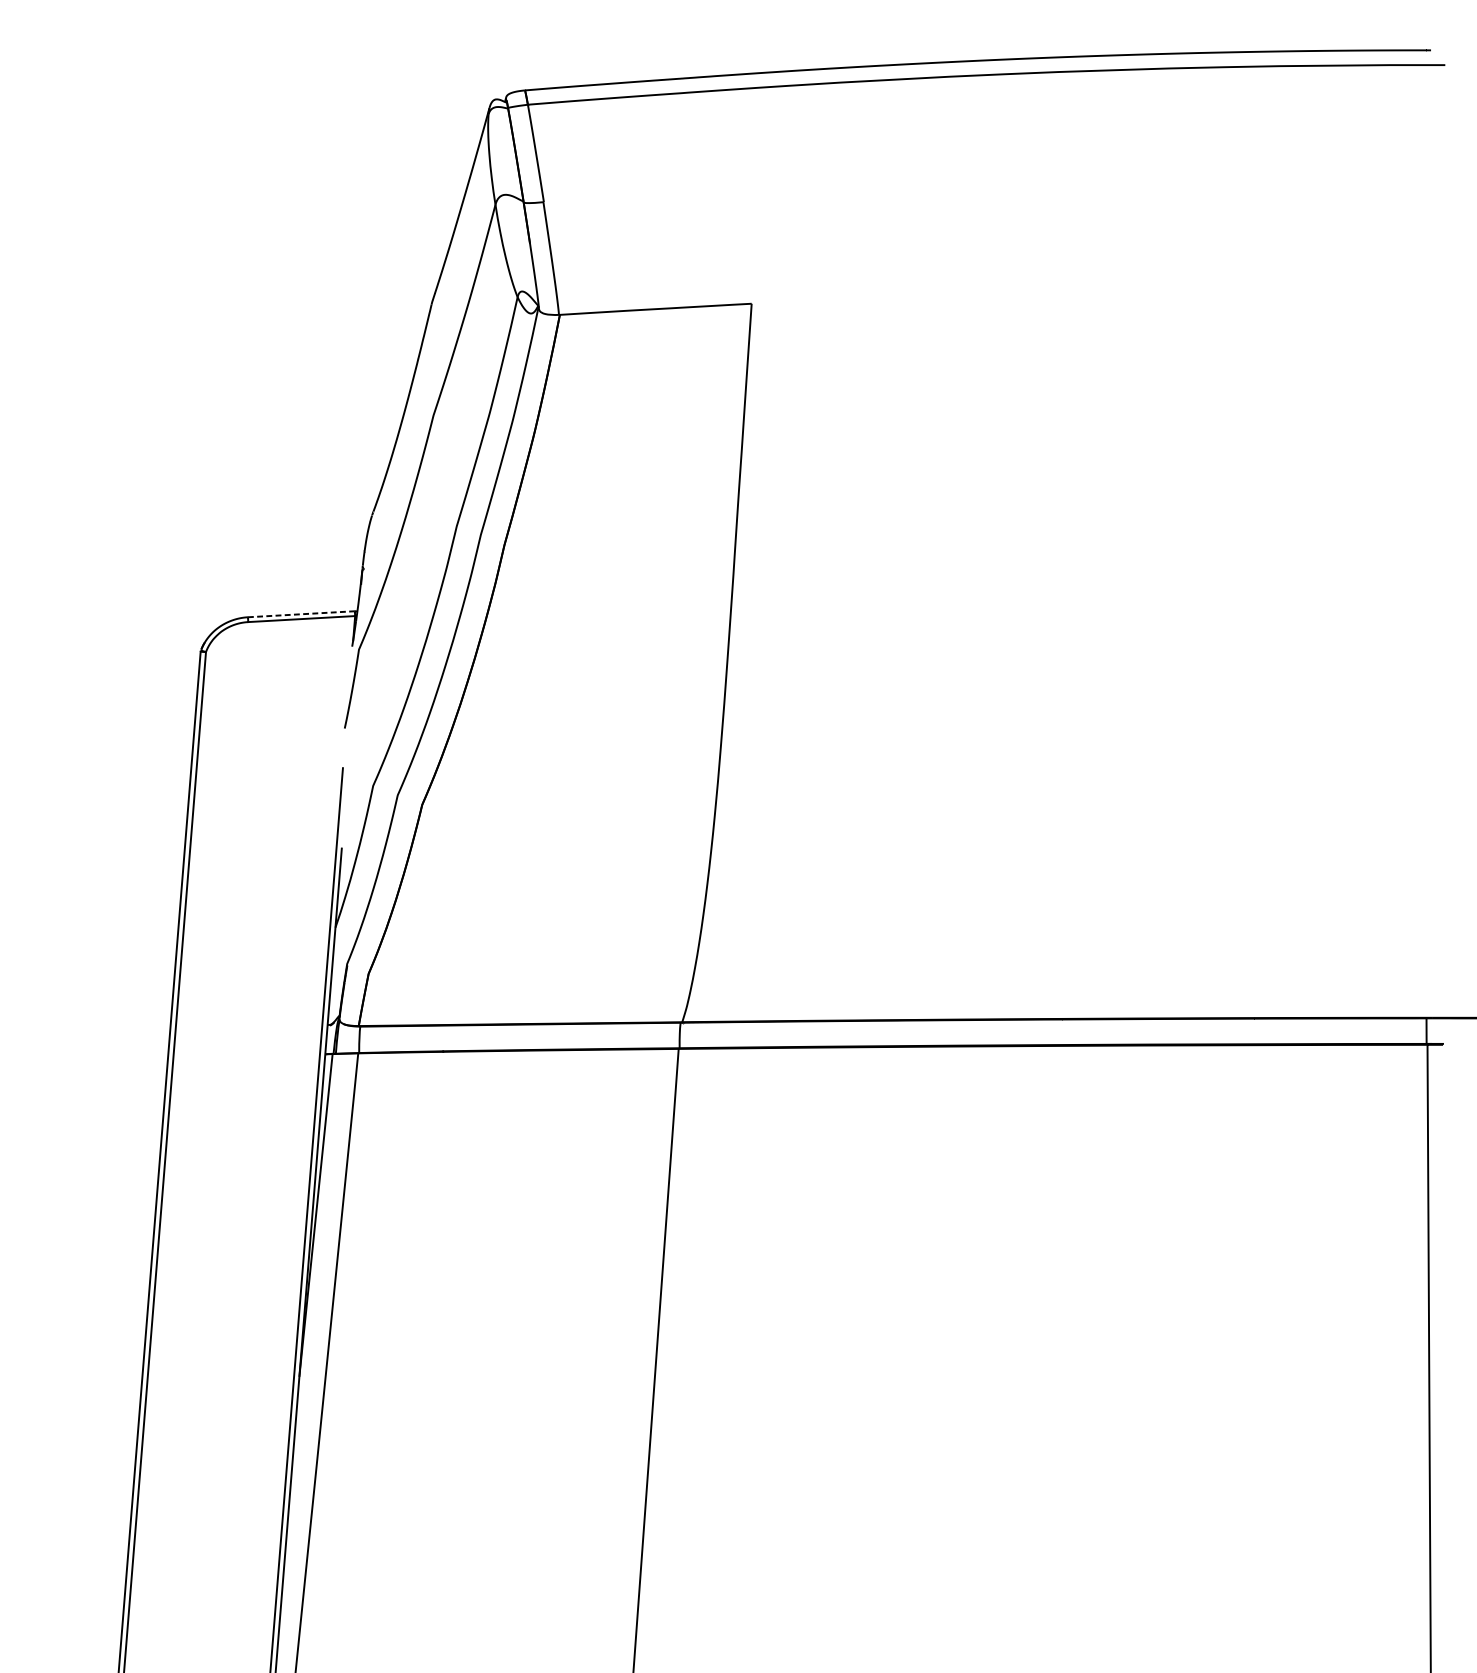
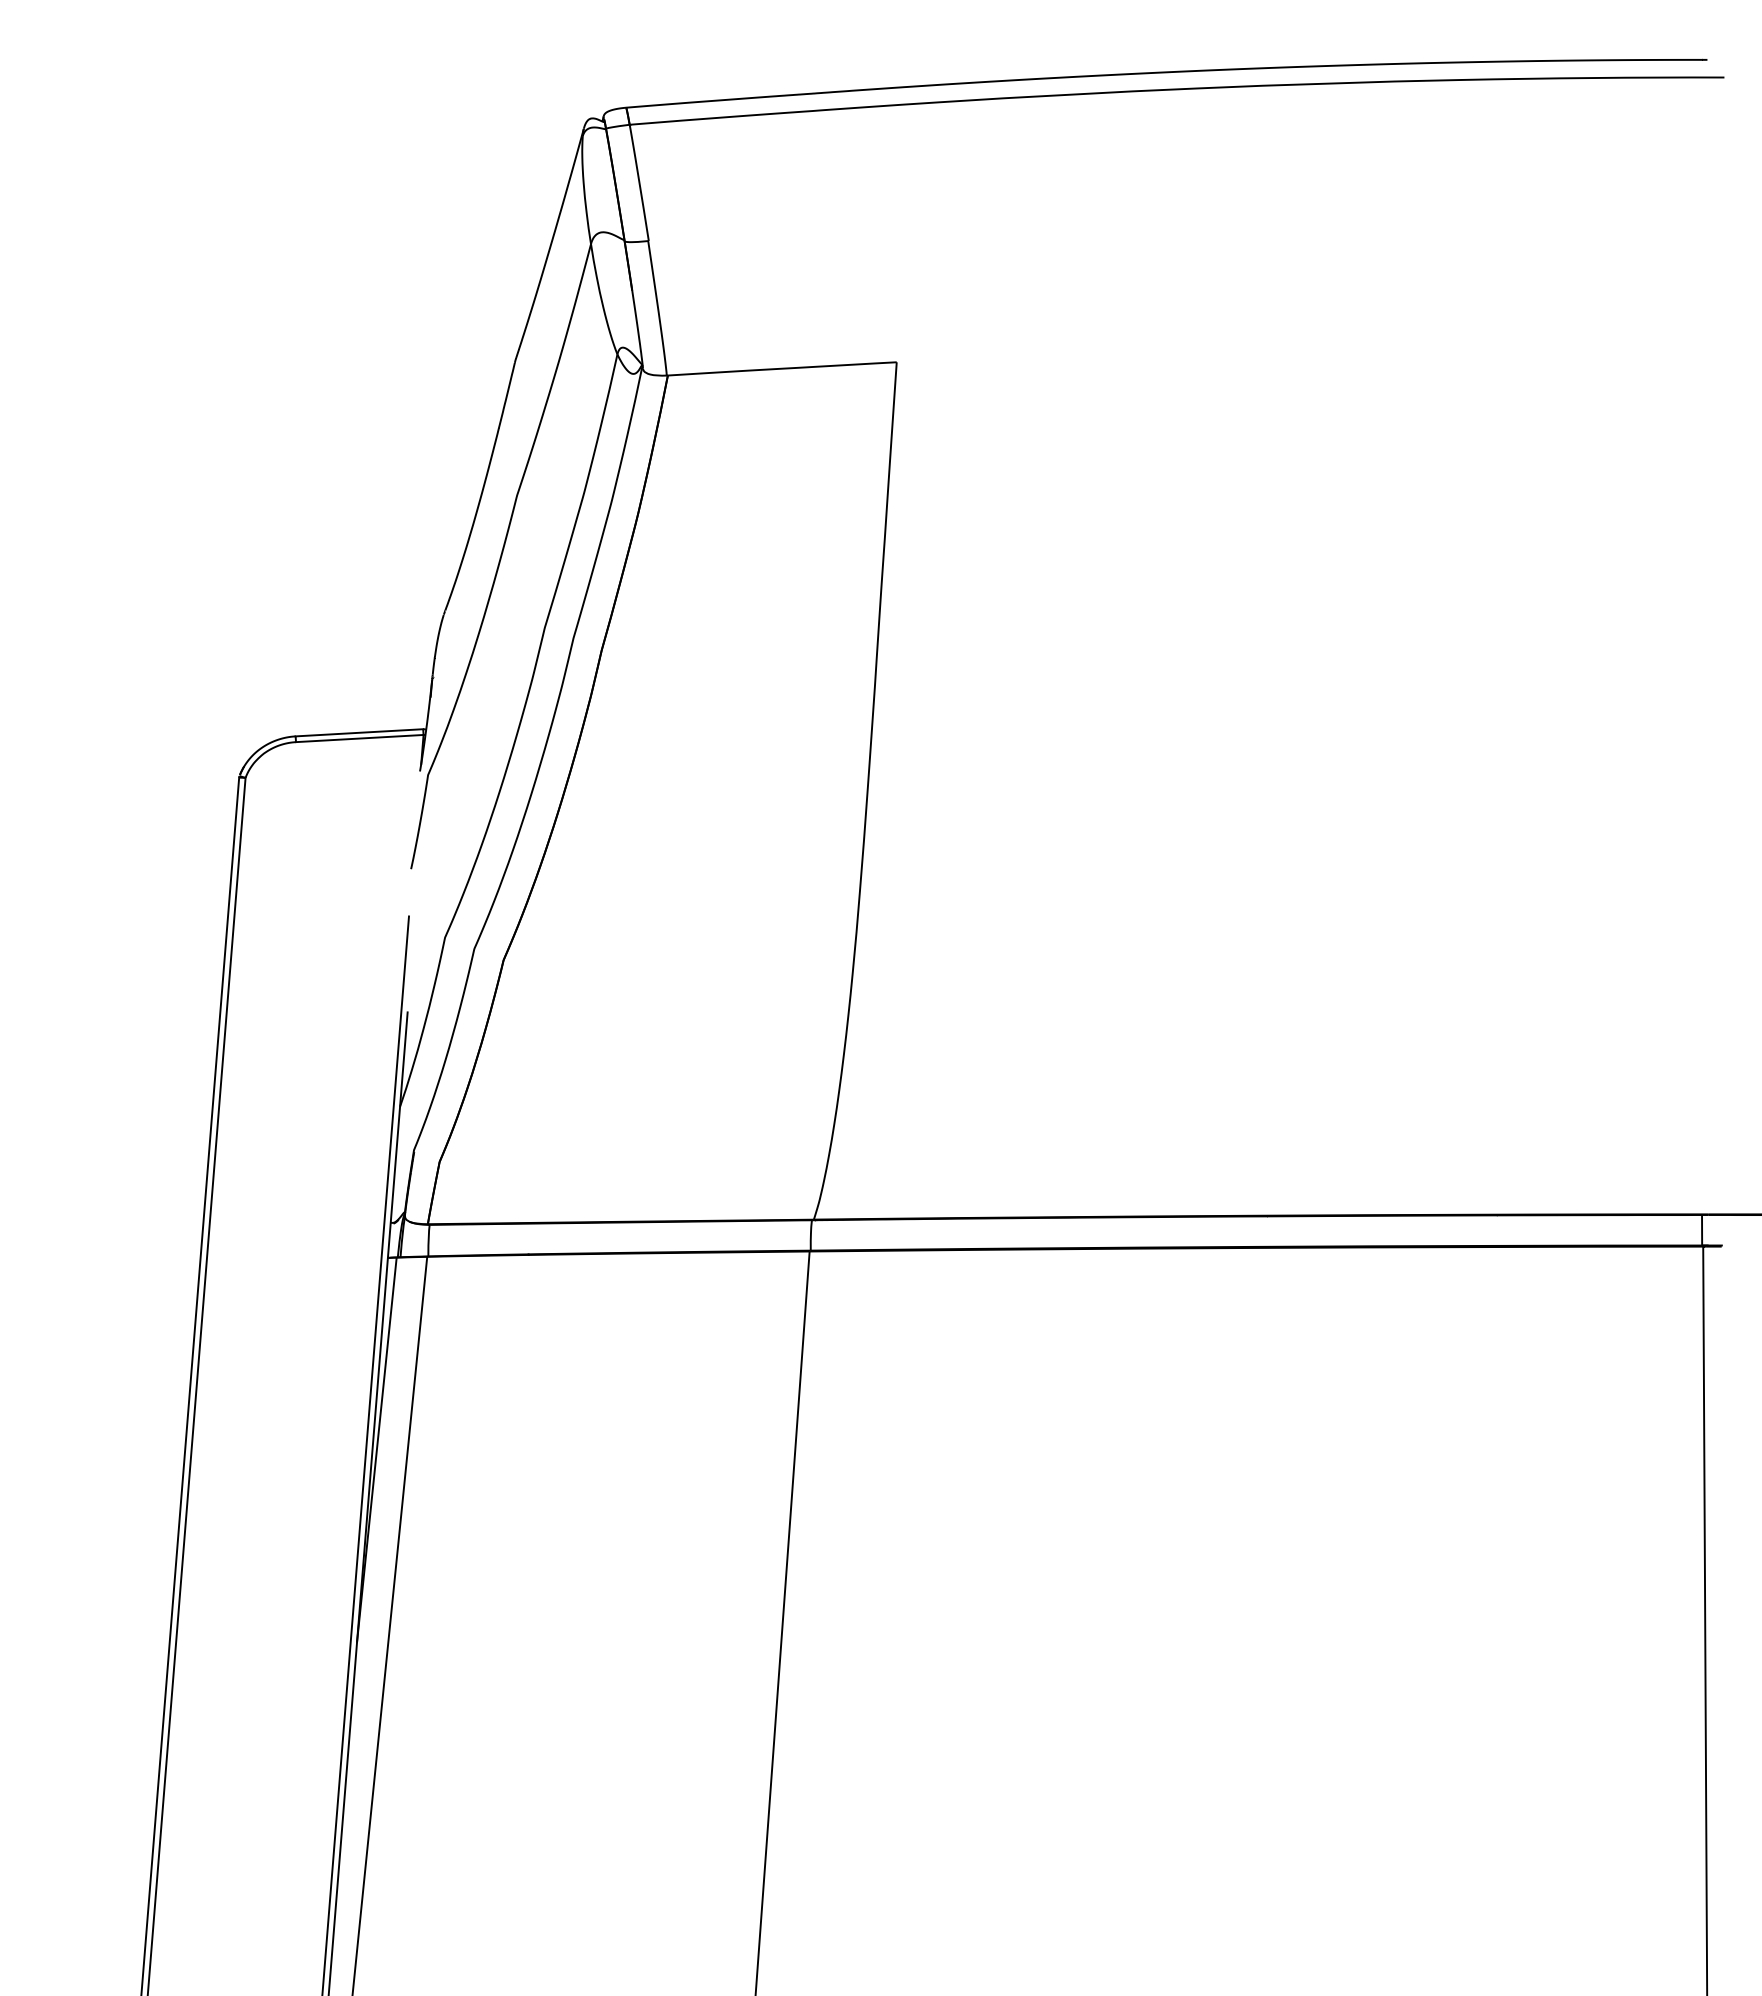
line: (301, 614) -> (359, 732), dashed -> solid

